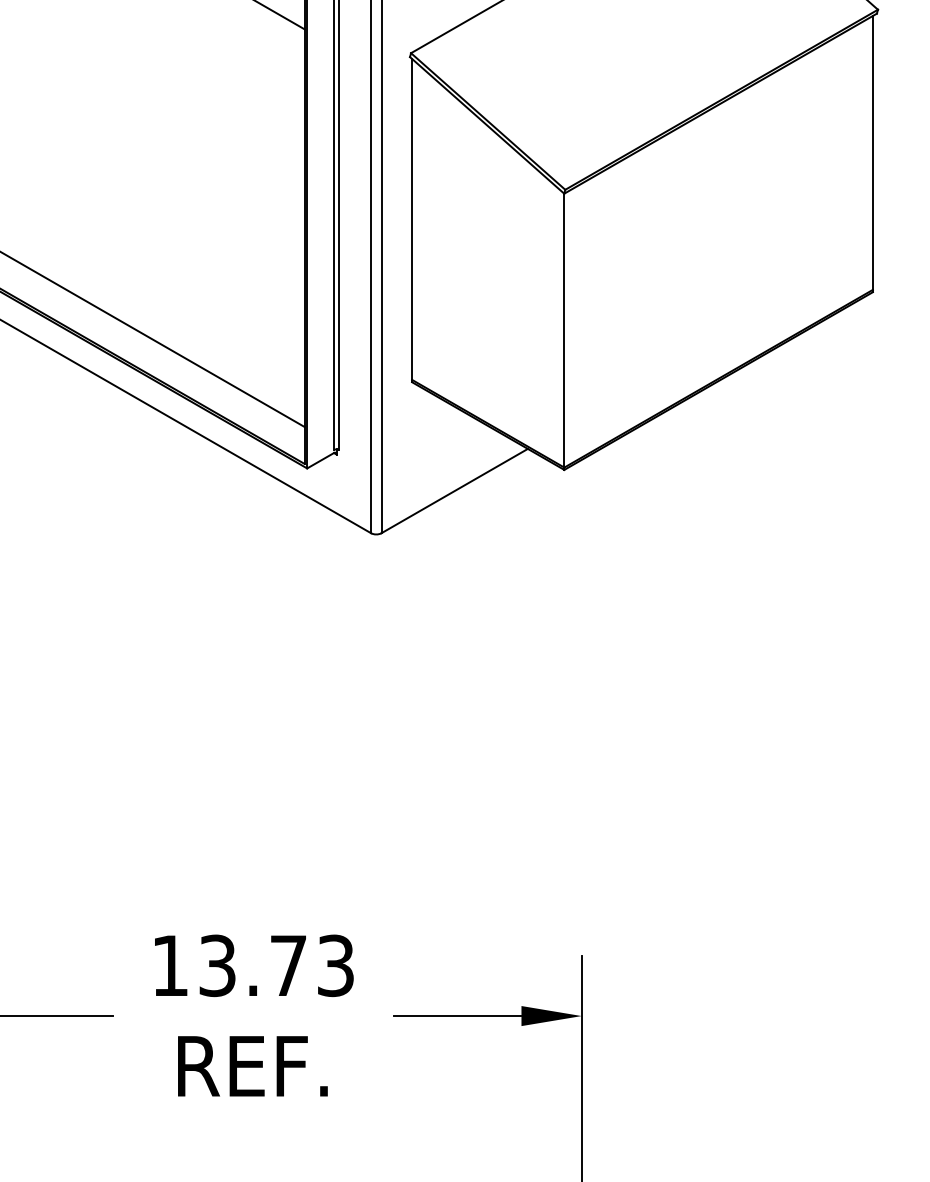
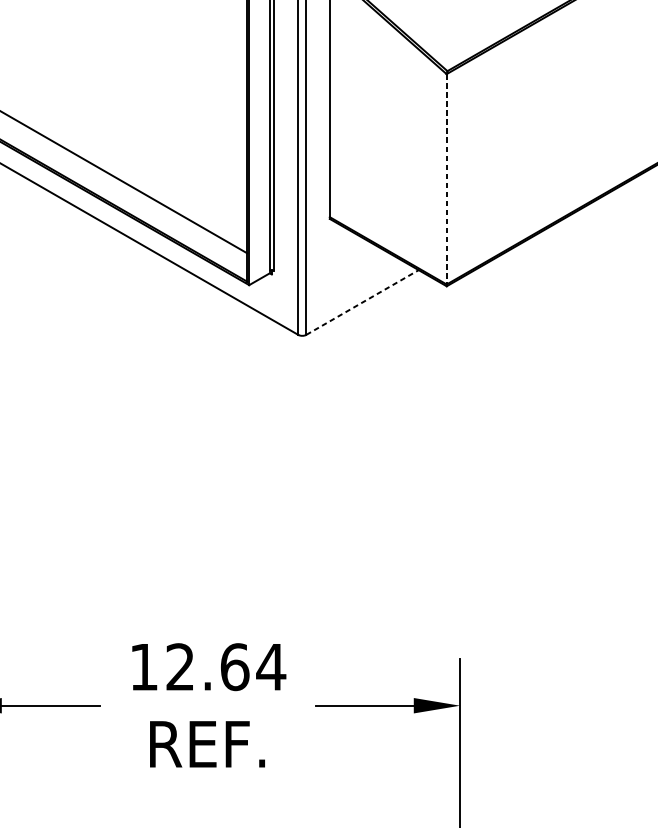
line: (564, 332) -> (446, 180), solid -> dashed
line: (455, 490) -> (363, 302), solid -> dashed
text: (277, 965) -> (226, 666), 13.73 -> 12.64

